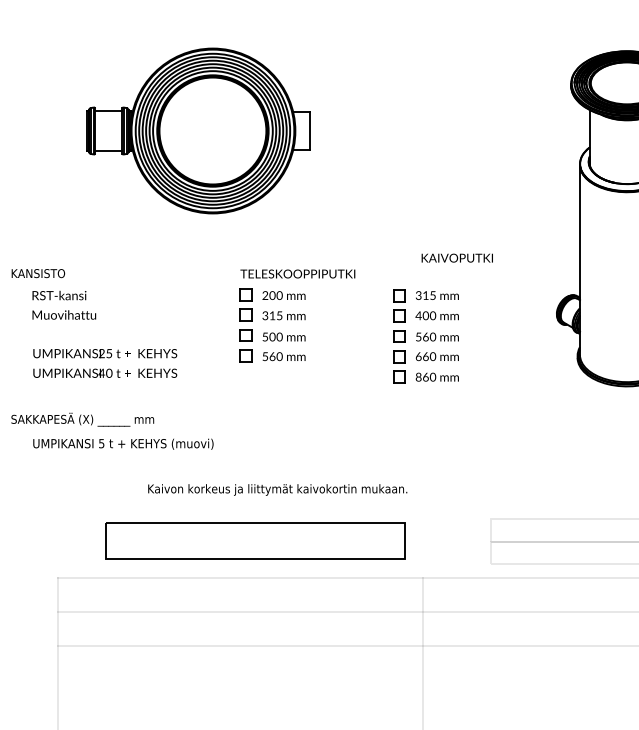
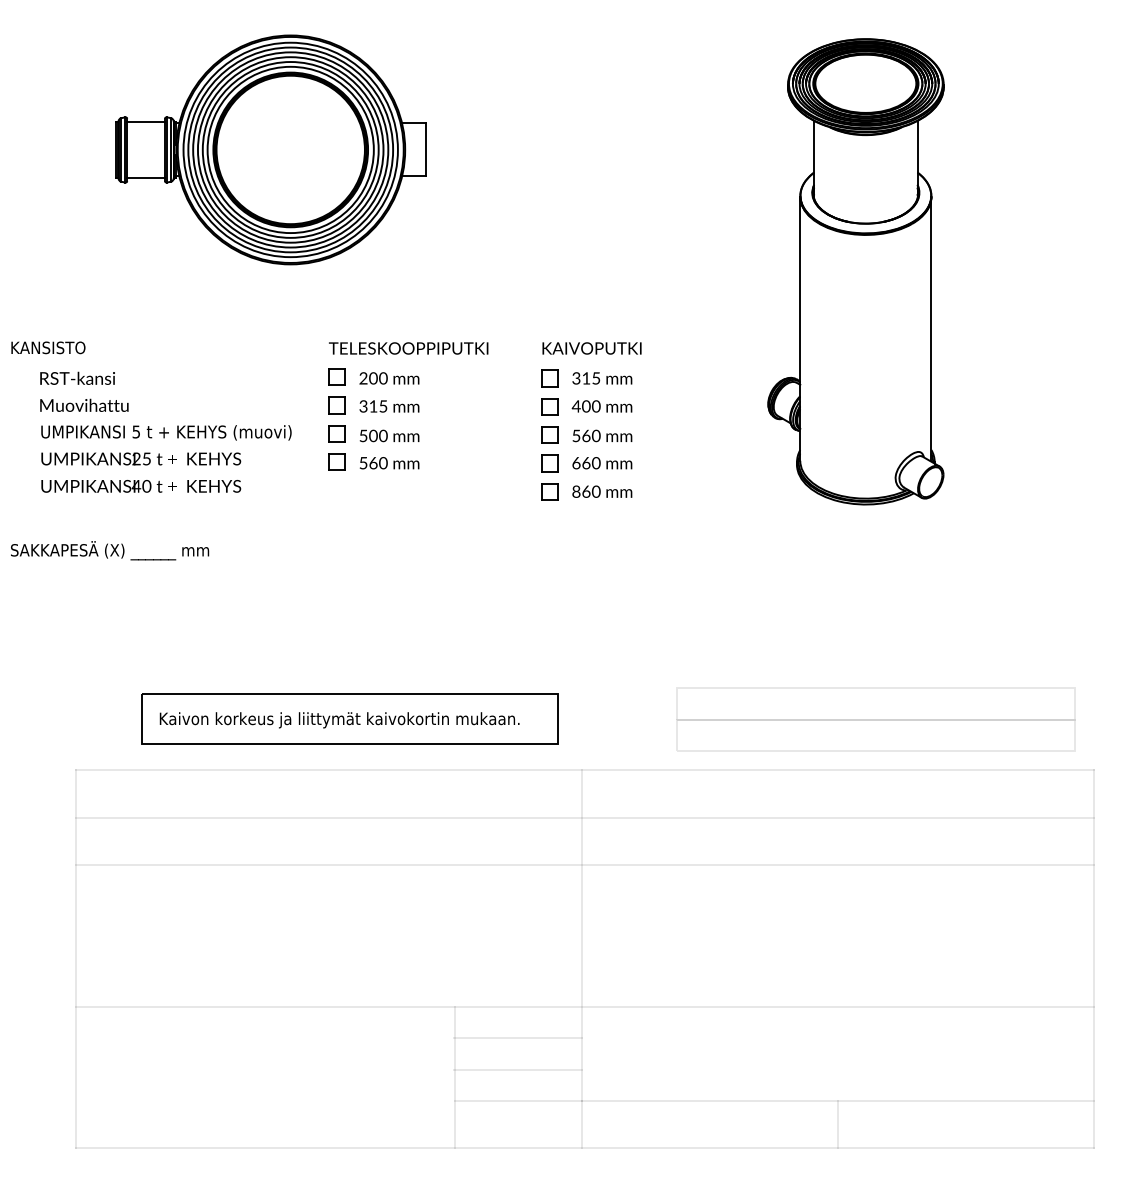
text: (456, 258) -> (591, 348), moved
text: (123, 444) -> (166, 432), moved
text: (277, 490) -> (339, 720), moved

